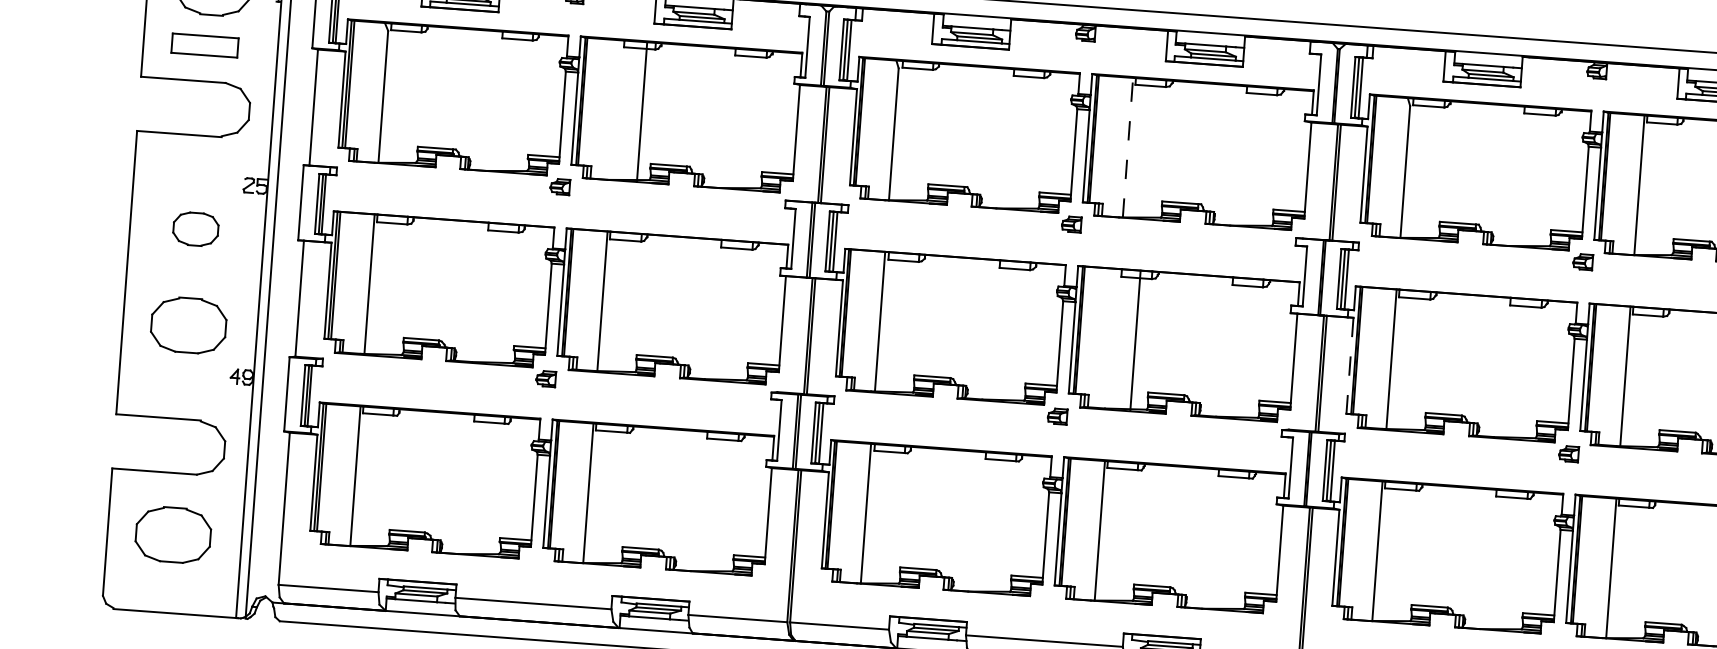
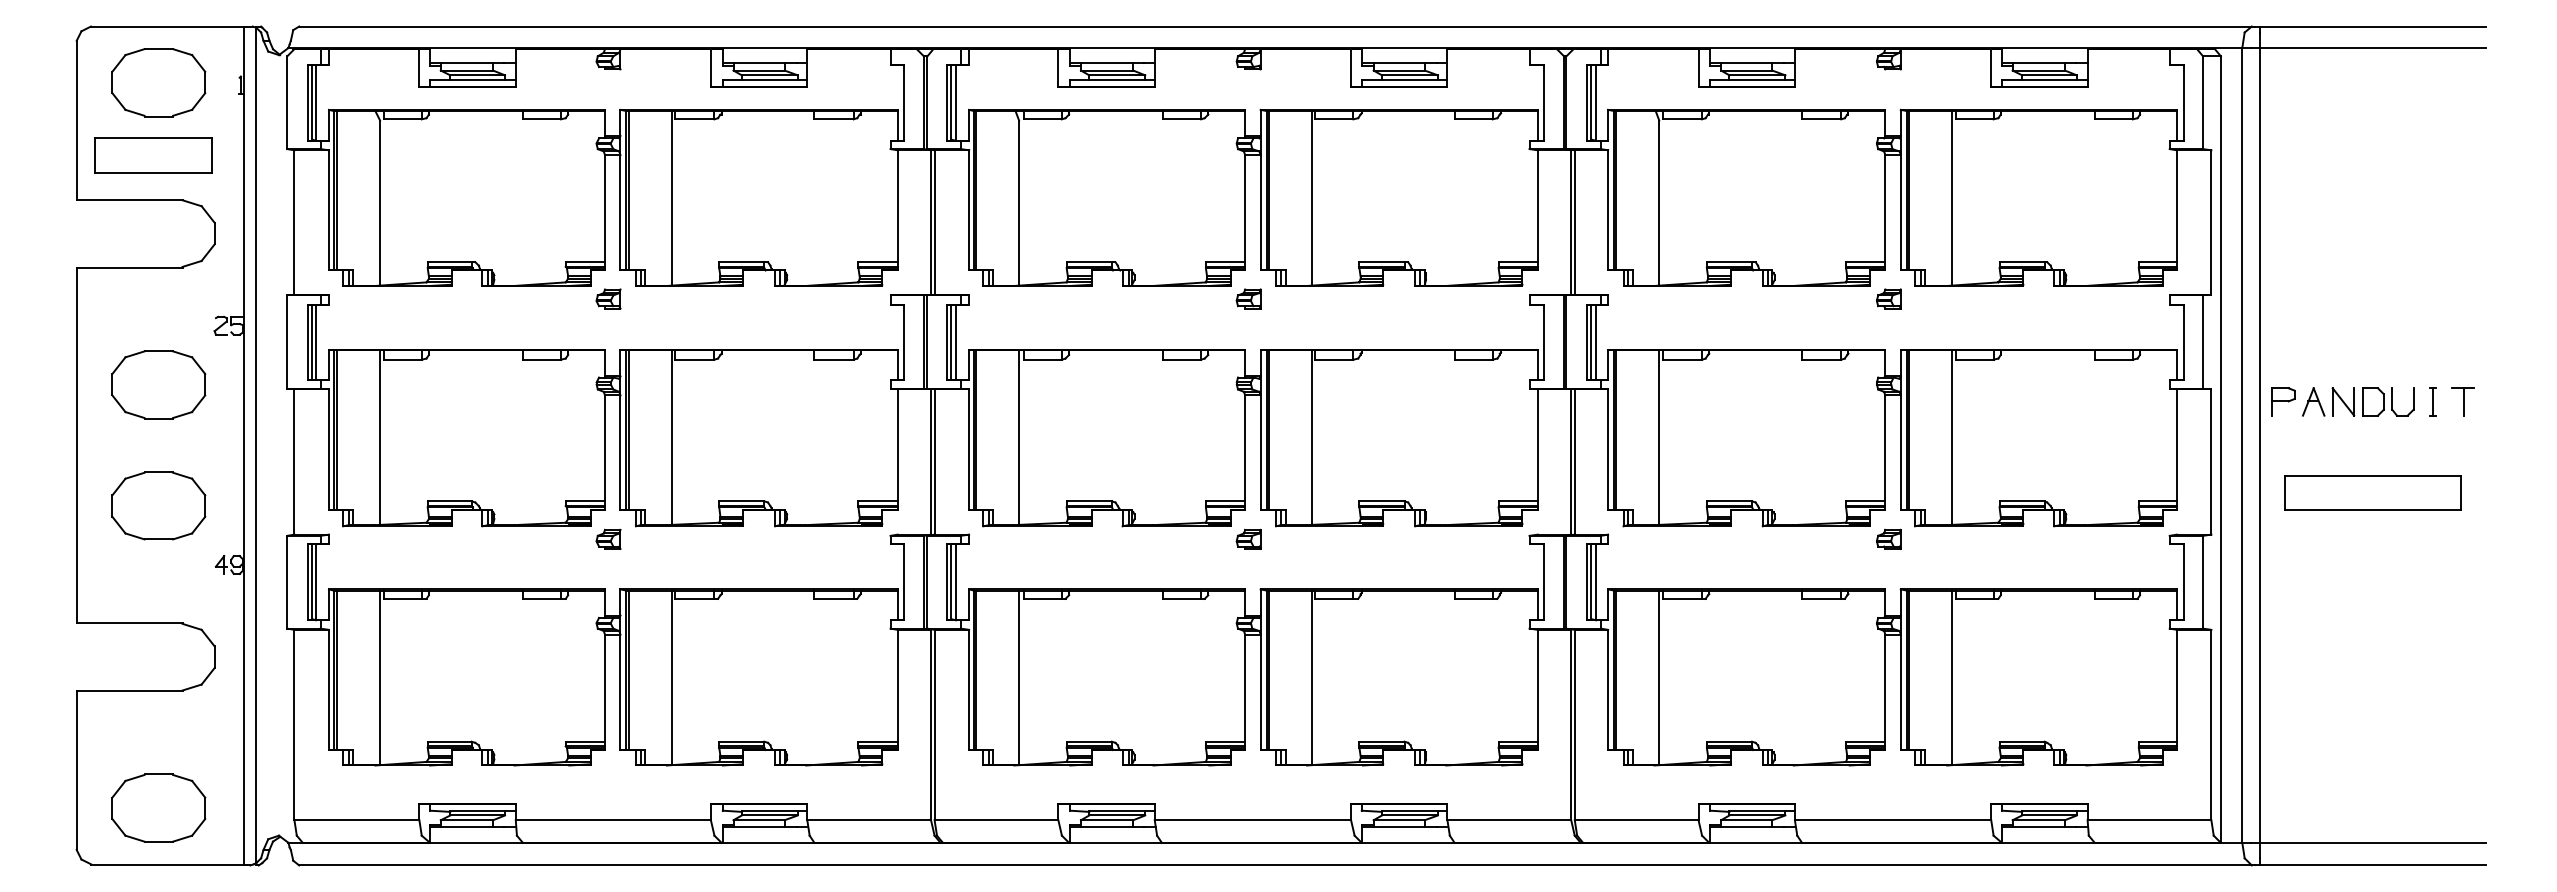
part: (205, 45) -> (153, 155), size x1.43
line: (641, 112) -> (671, 198), moved
line: (1127, 147) -> (1311, 198), dashed -> solid
part: (195, 228) -> (158, 384), size x1.67
line: (1135, 340) -> (1311, 437), moved
line: (1350, 366) -> (1608, 450), dashed -> solid
part: (173, 534) -> (158, 807), moved

